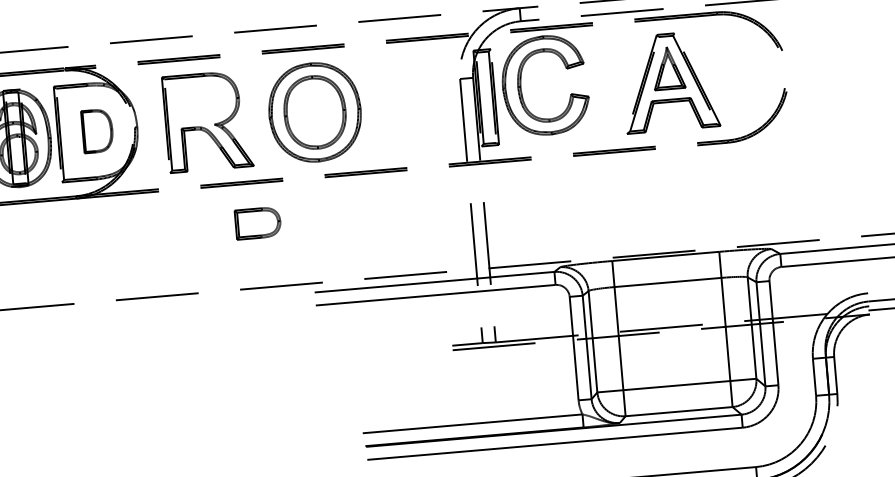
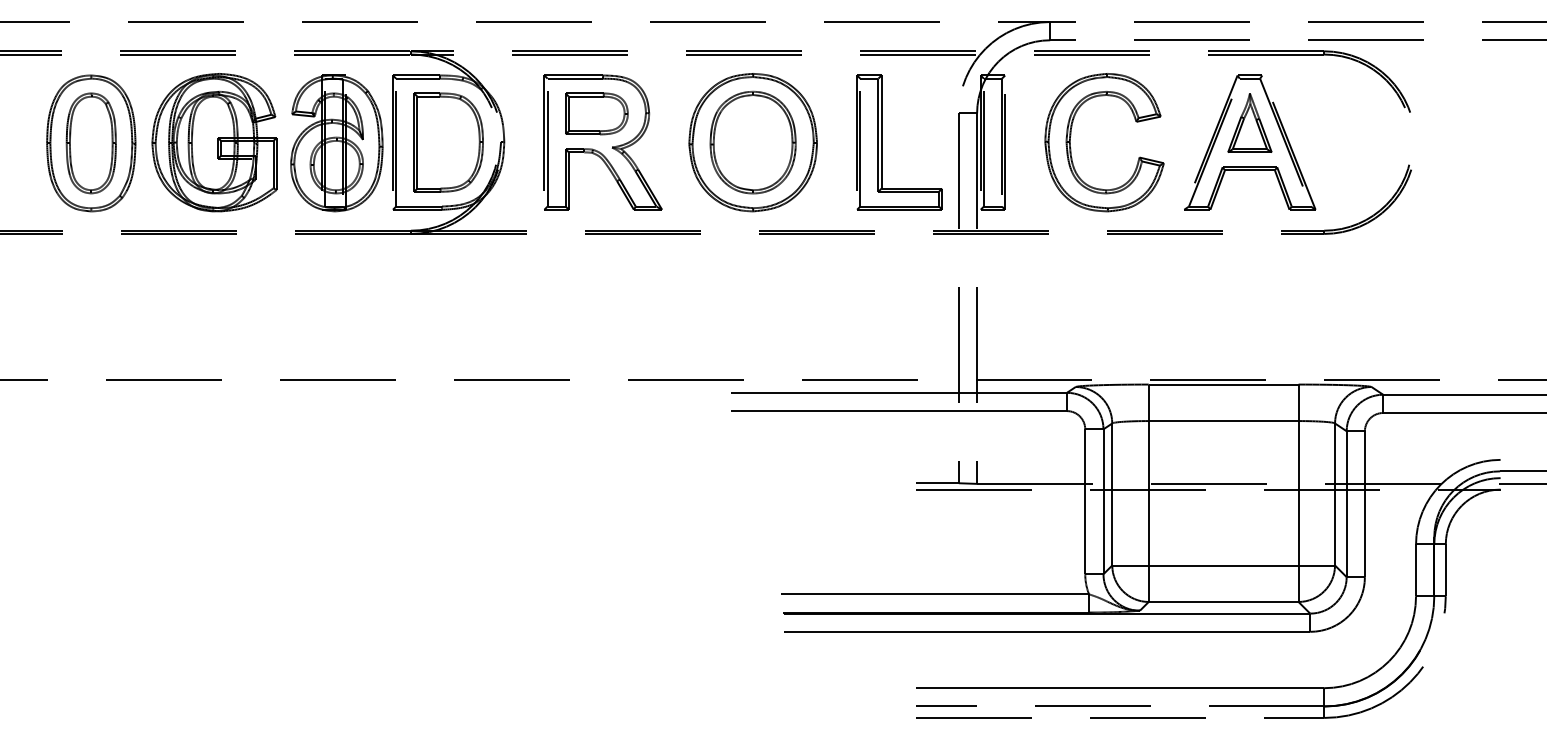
part: (522, 91) -> (1071, 148), moved
part: (407, 104) -> (882, 142), added
part: (97, 131) -> (448, 142), size x1.67
part: (257, 223) -> (596, 113), moved

